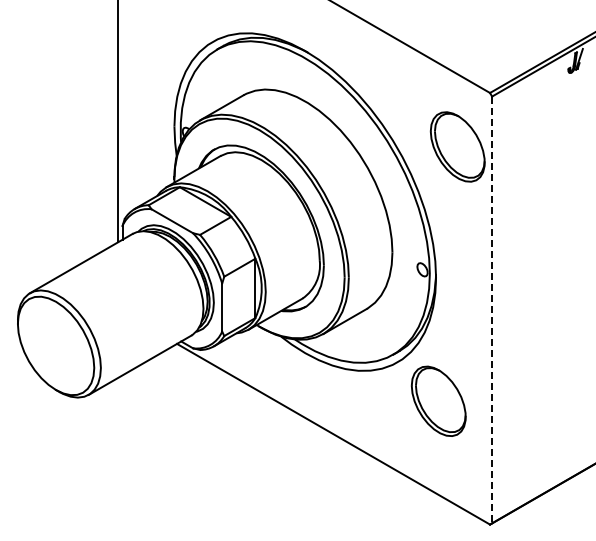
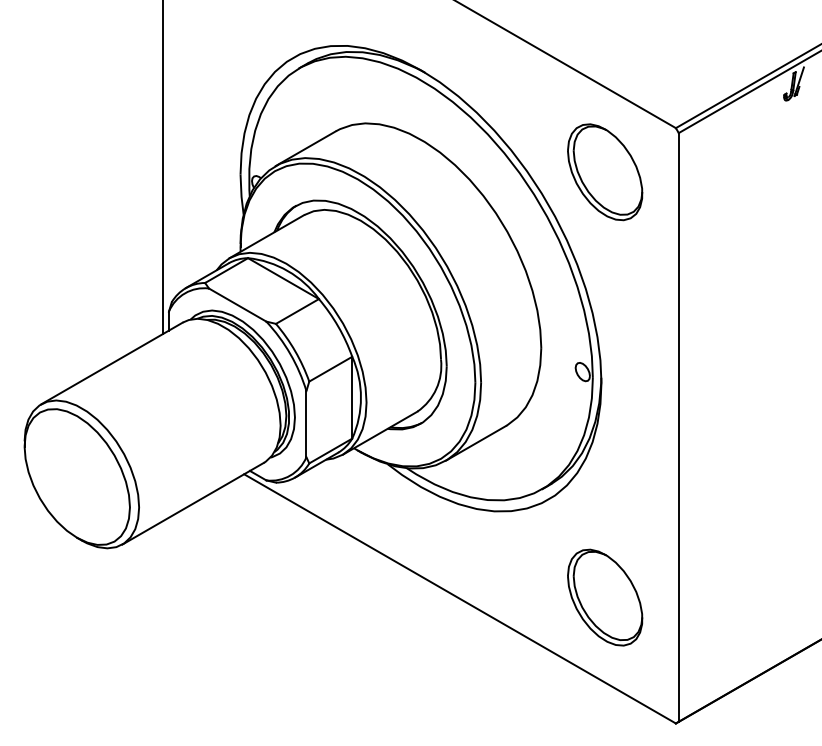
part: (457, 146) -> (604, 171), moved
line: (492, 310) -> (679, 428), dashed -> solid
part: (438, 400) -> (604, 596), moved

